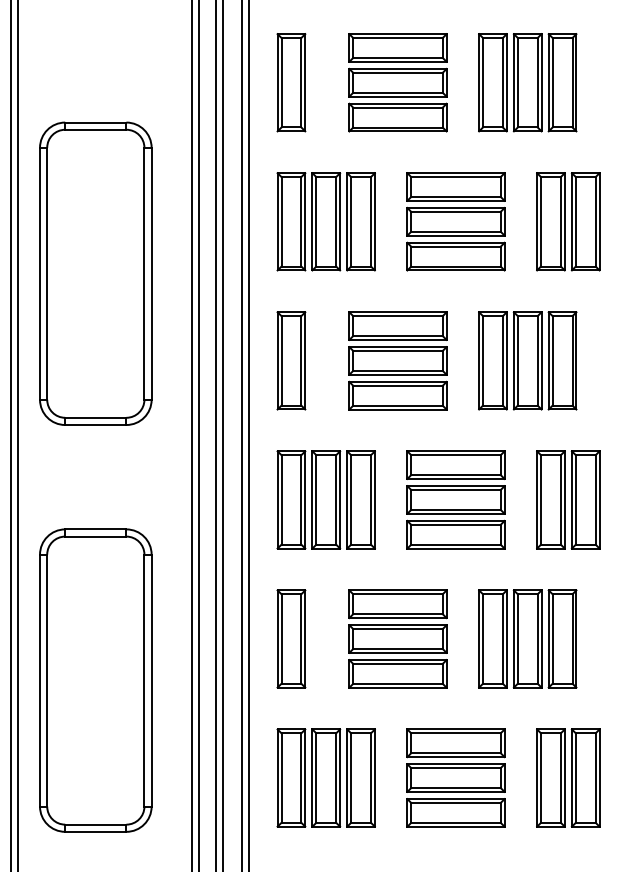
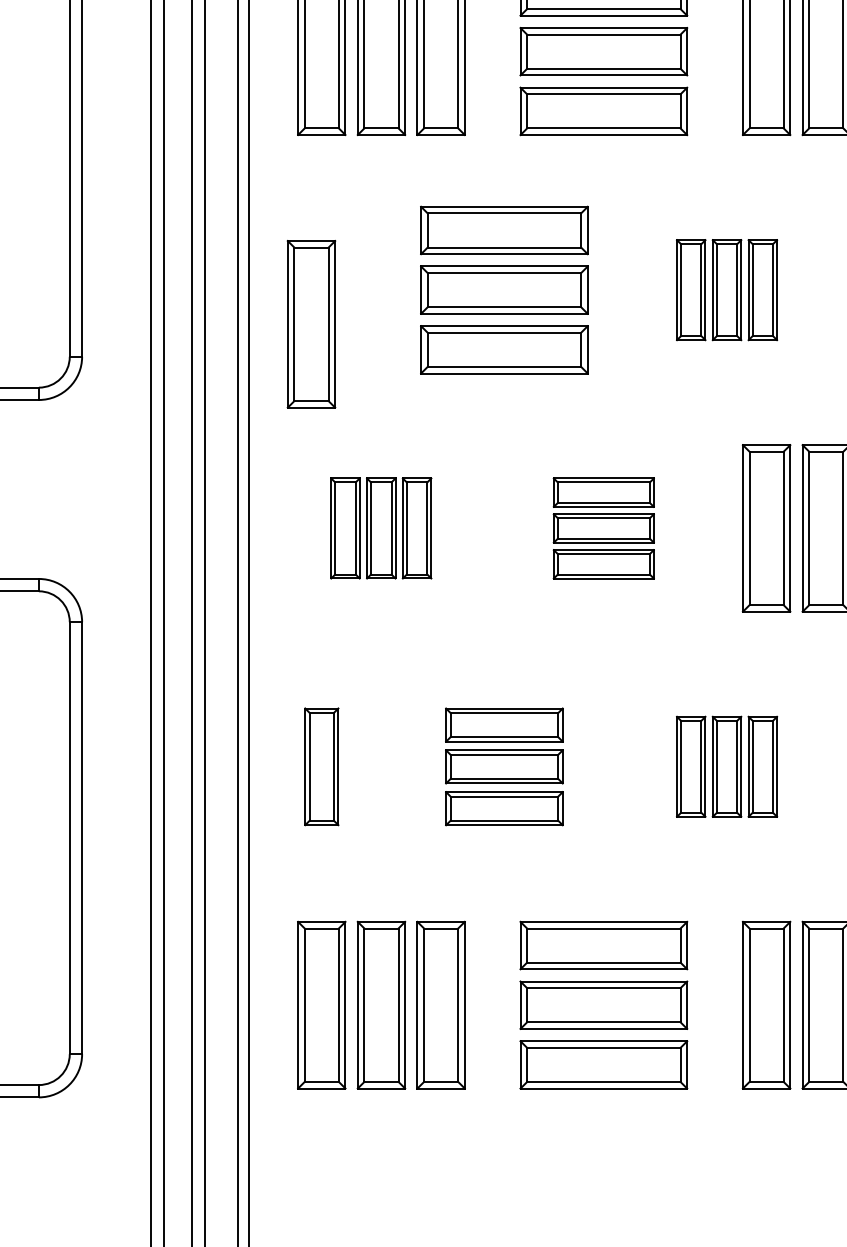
part: (291, 360) -> (311, 323), moved
part: (527, 360) -> (726, 289), size x0.6
part: (325, 499) -> (380, 527), size x0.6
part: (455, 499) -> (603, 527), size x0.6
part: (291, 638) -> (321, 765), size x0.7
part: (397, 638) -> (503, 765), size x0.7
part: (527, 638) -> (726, 765), size x0.6

